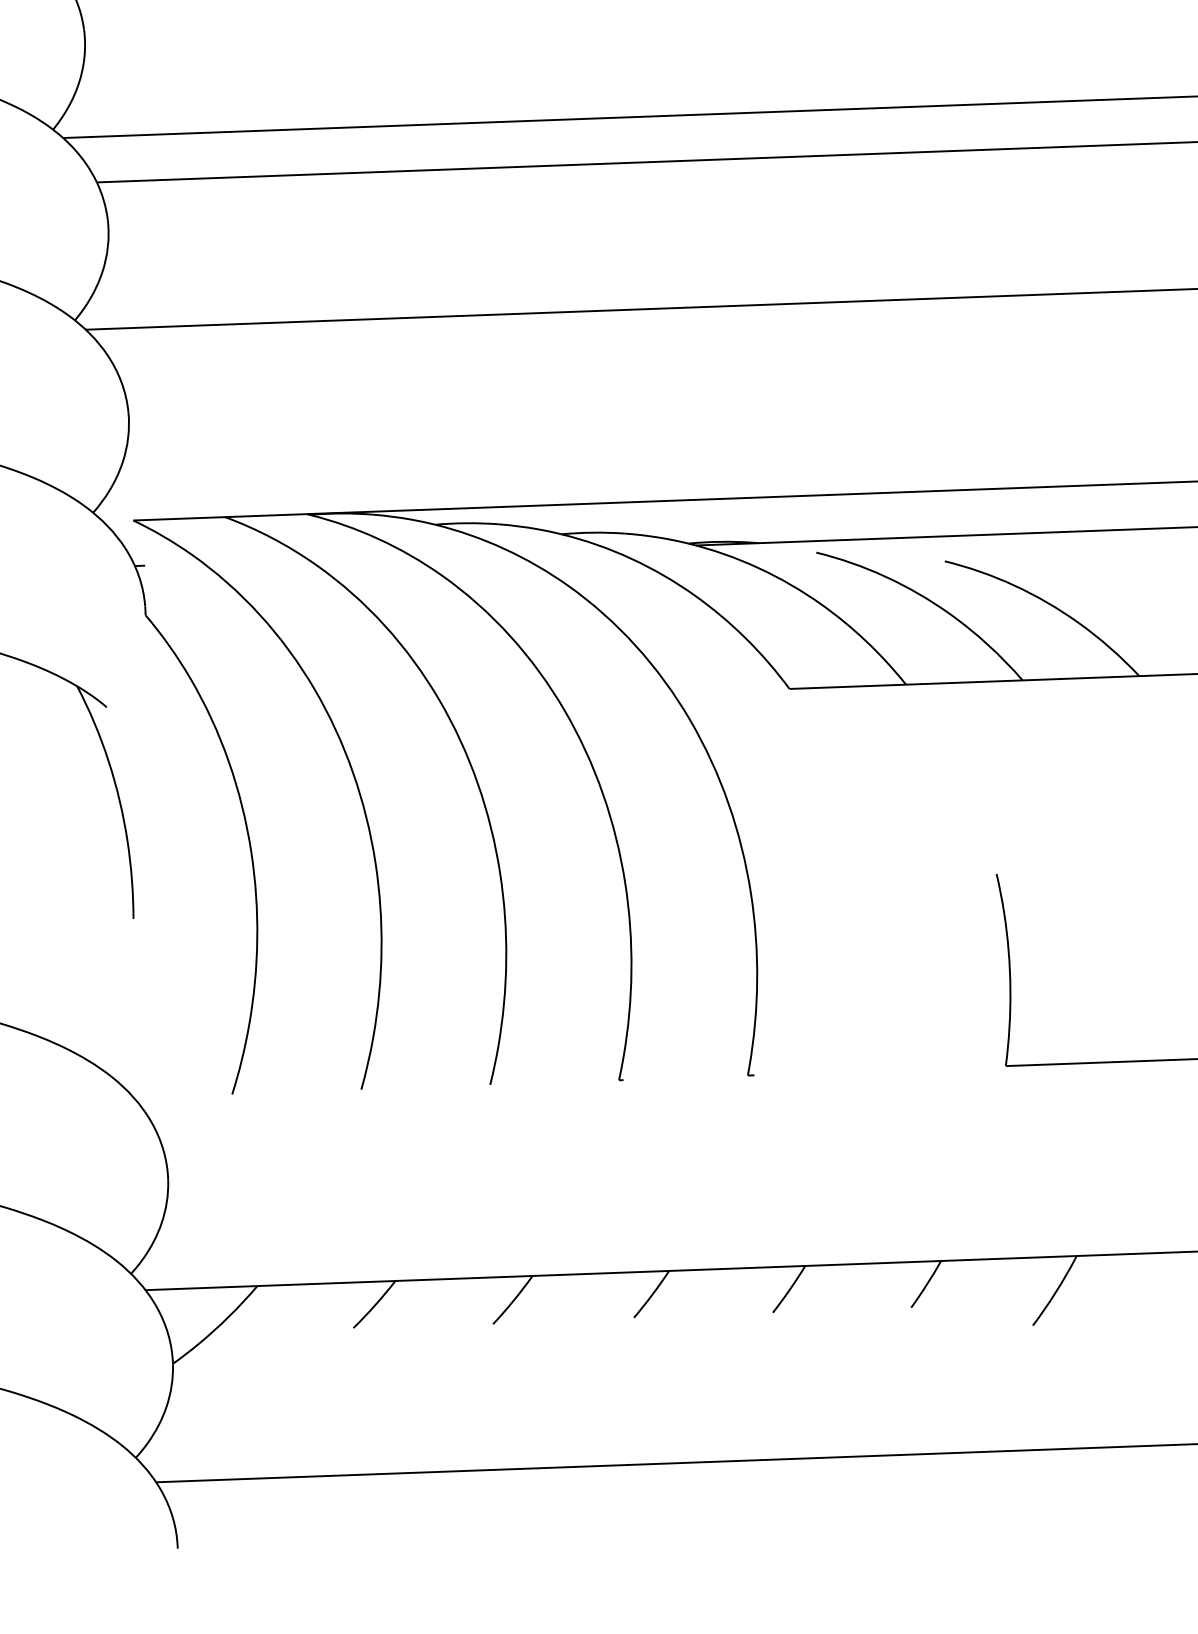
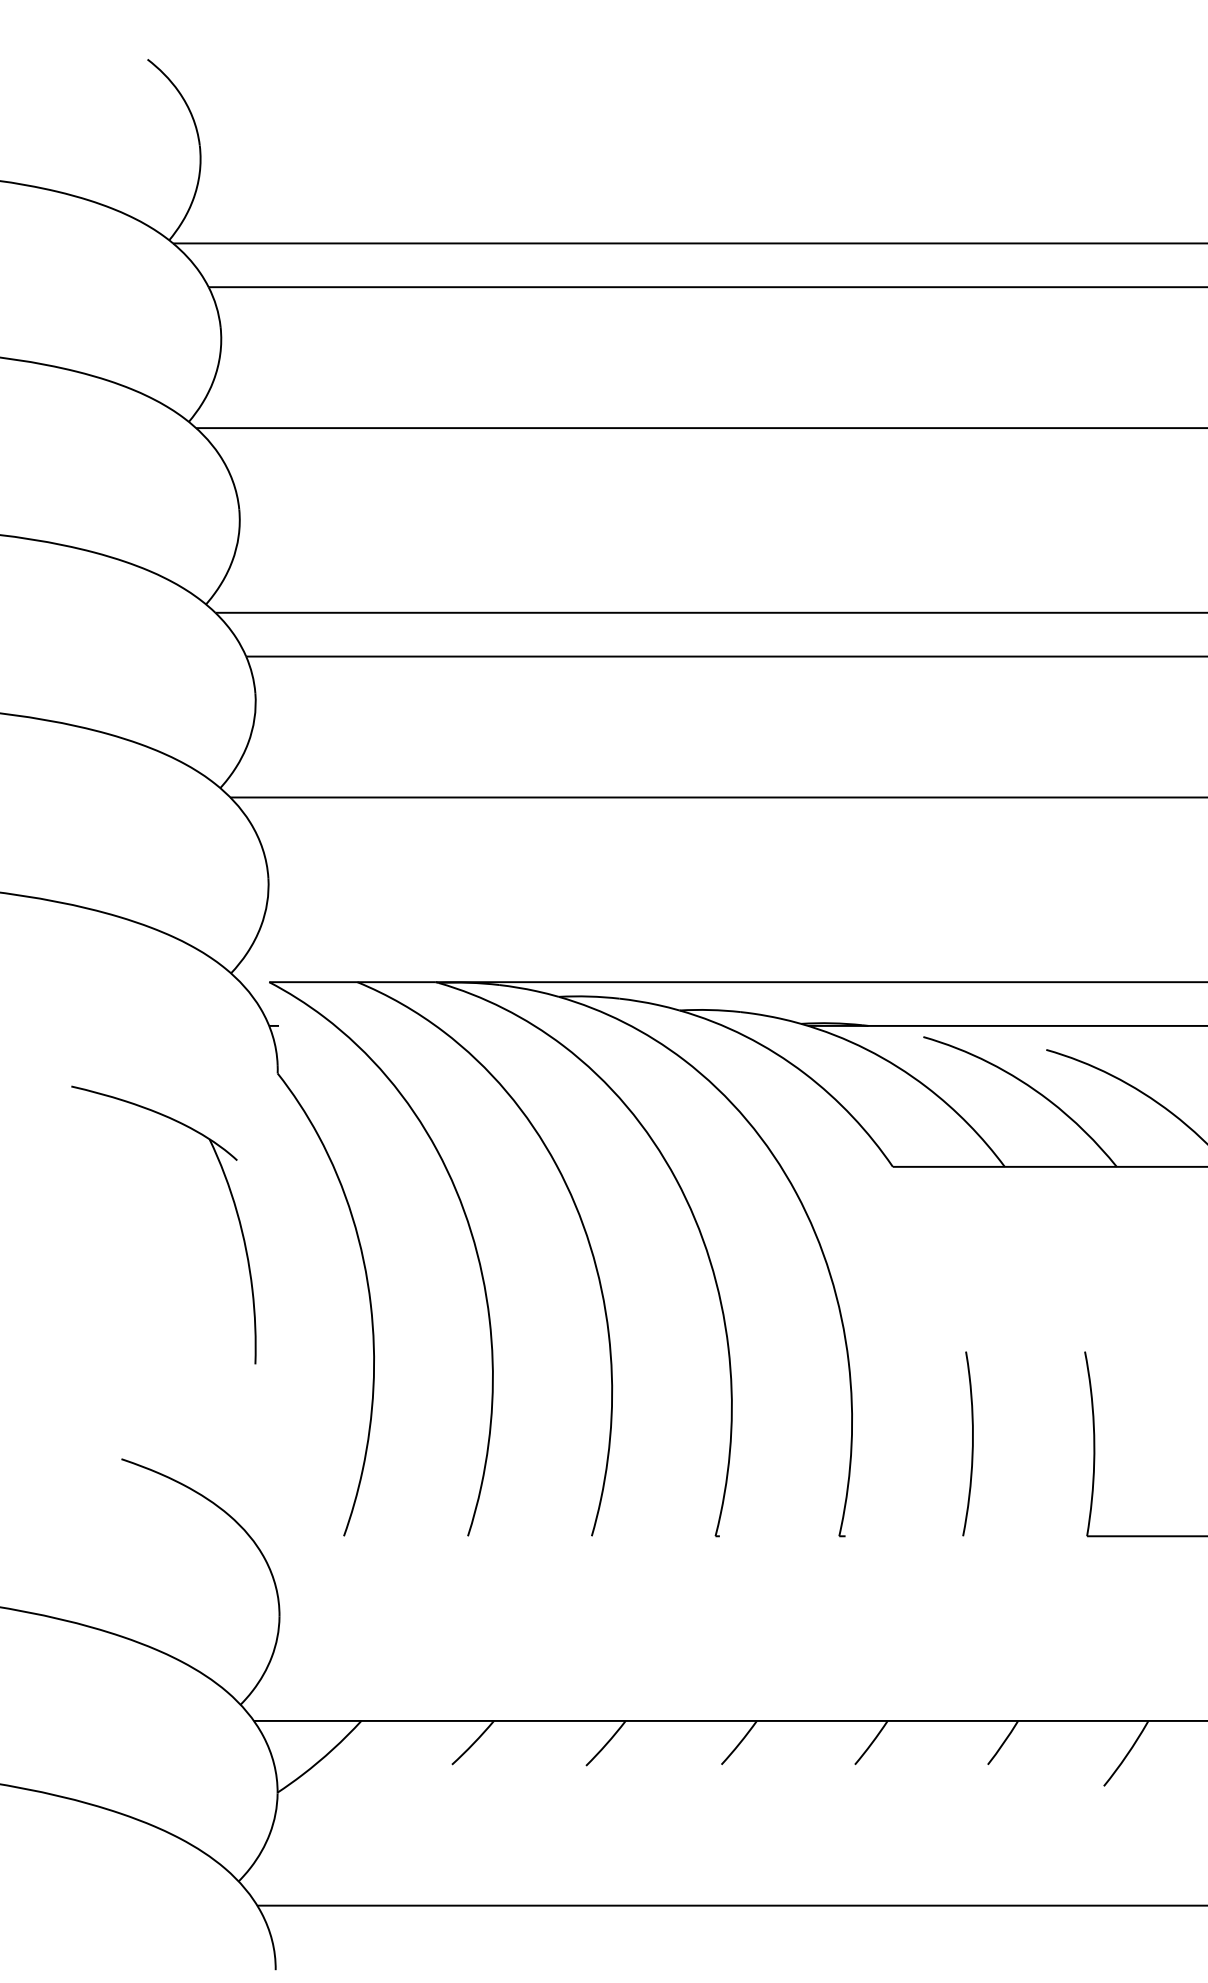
curve: (883, 973) -> (972, 1443), added

